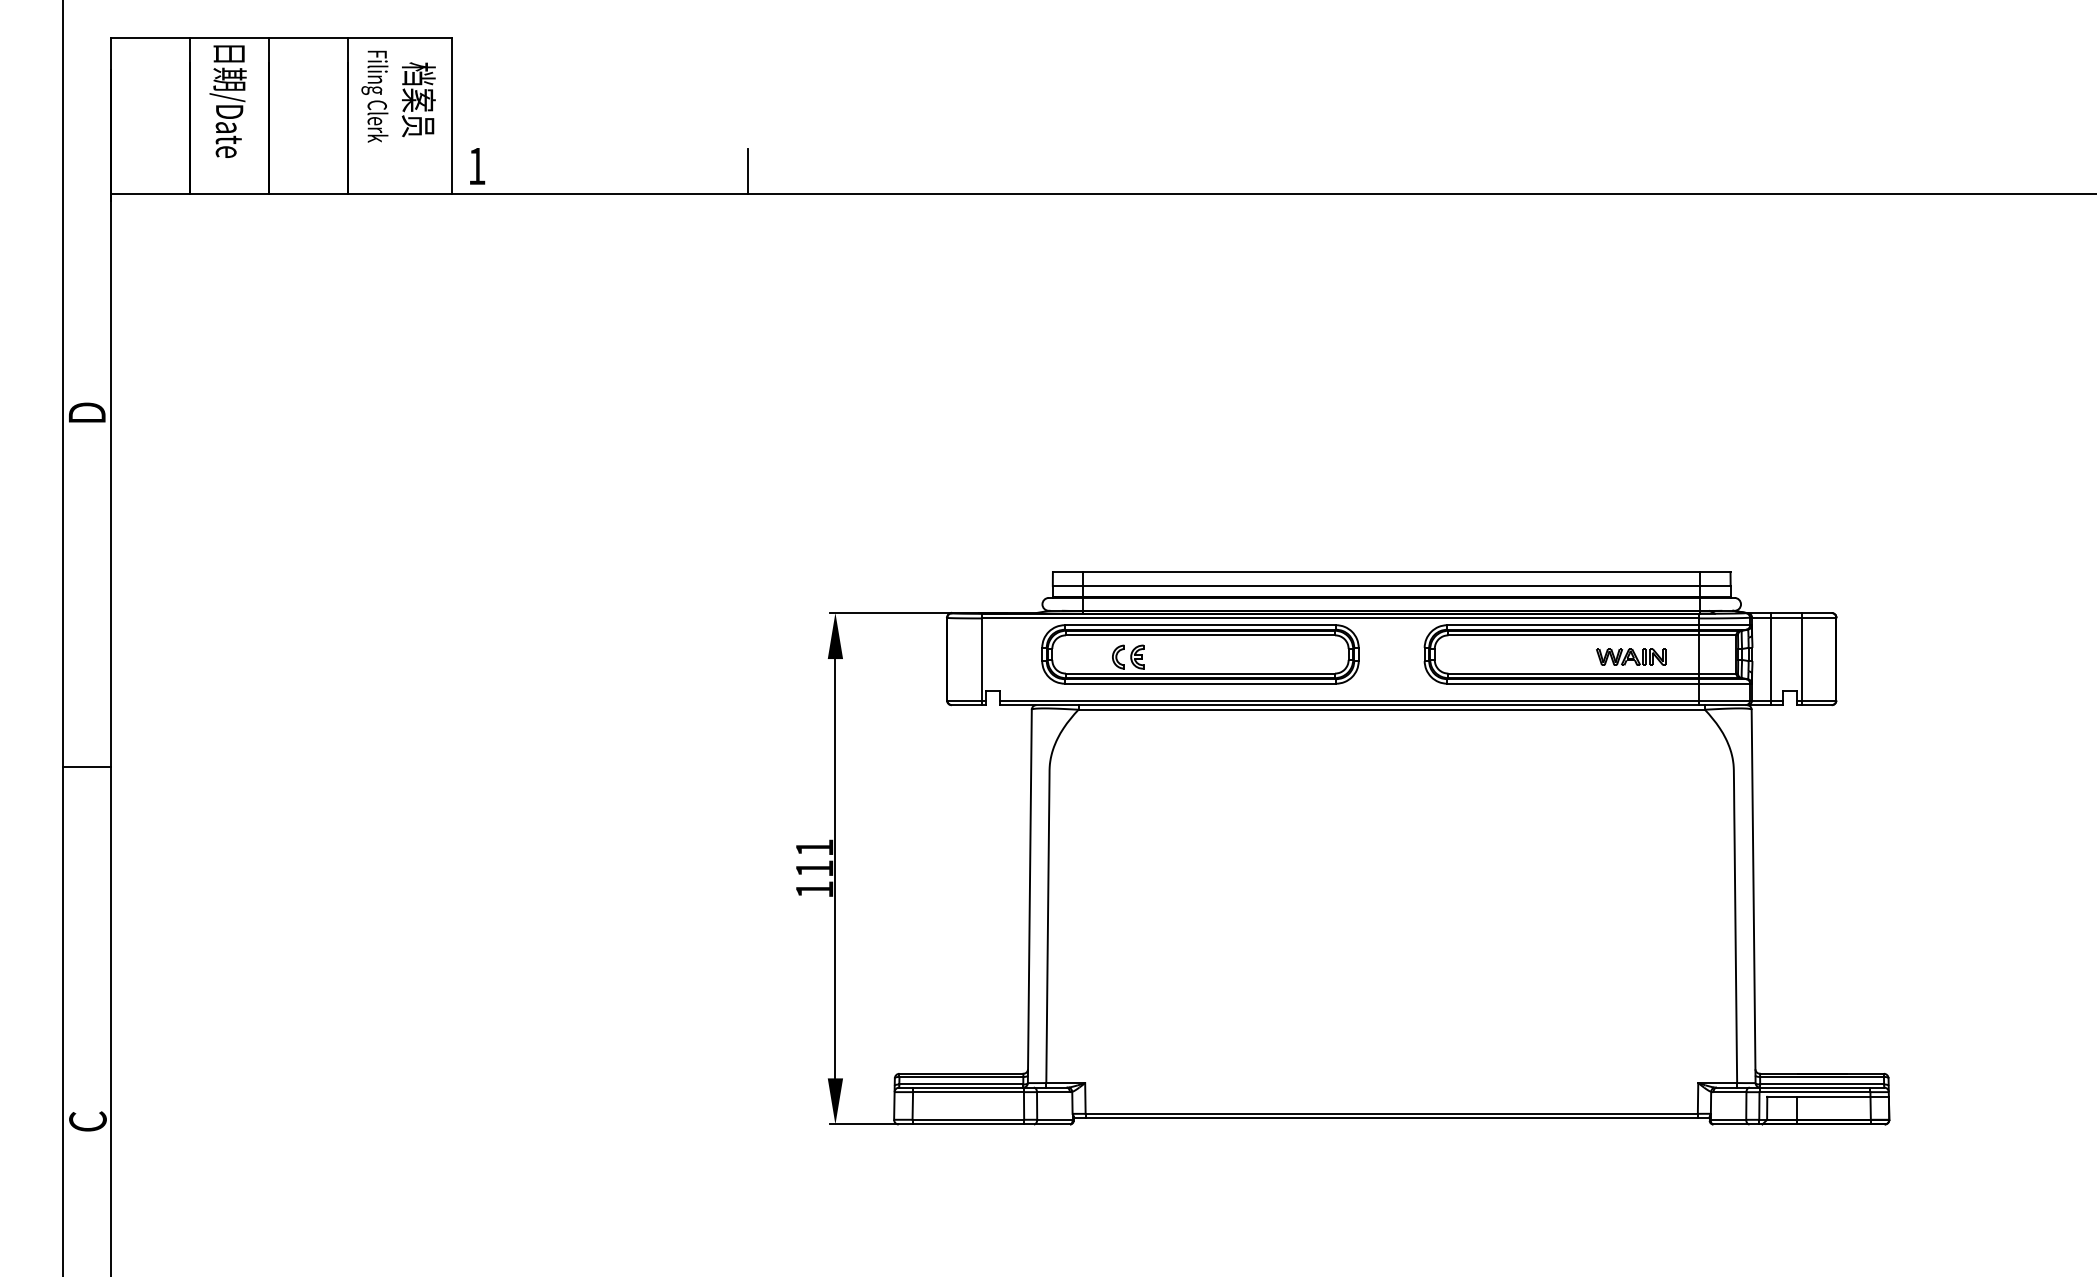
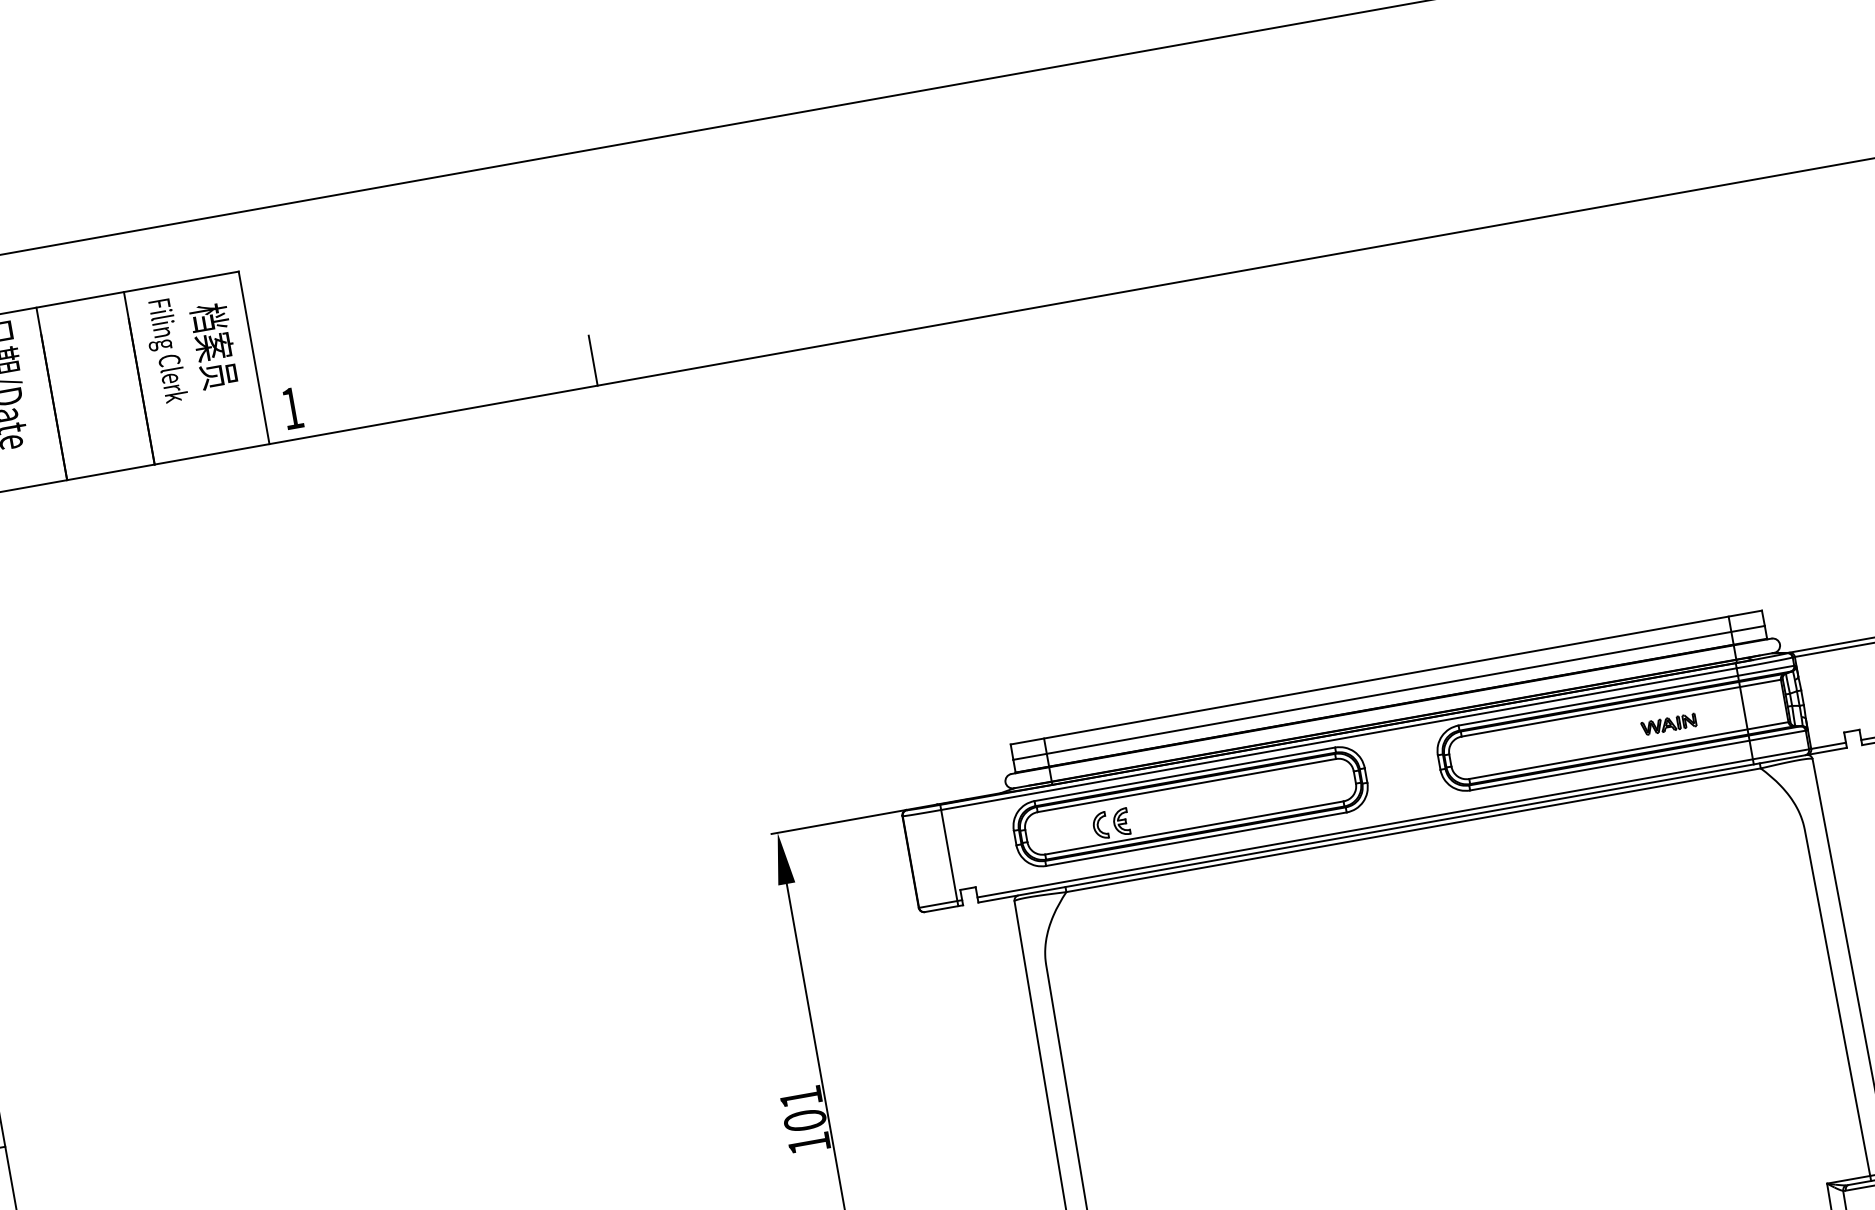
part: (1631, 656) -> (1668, 723), size x0.7
line: (1770, 659) -> (1823, 699), removed
line: (1801, 659) -> (1857, 693), removed
text: (814, 868) -> (804, 1120), 111 -> 101

